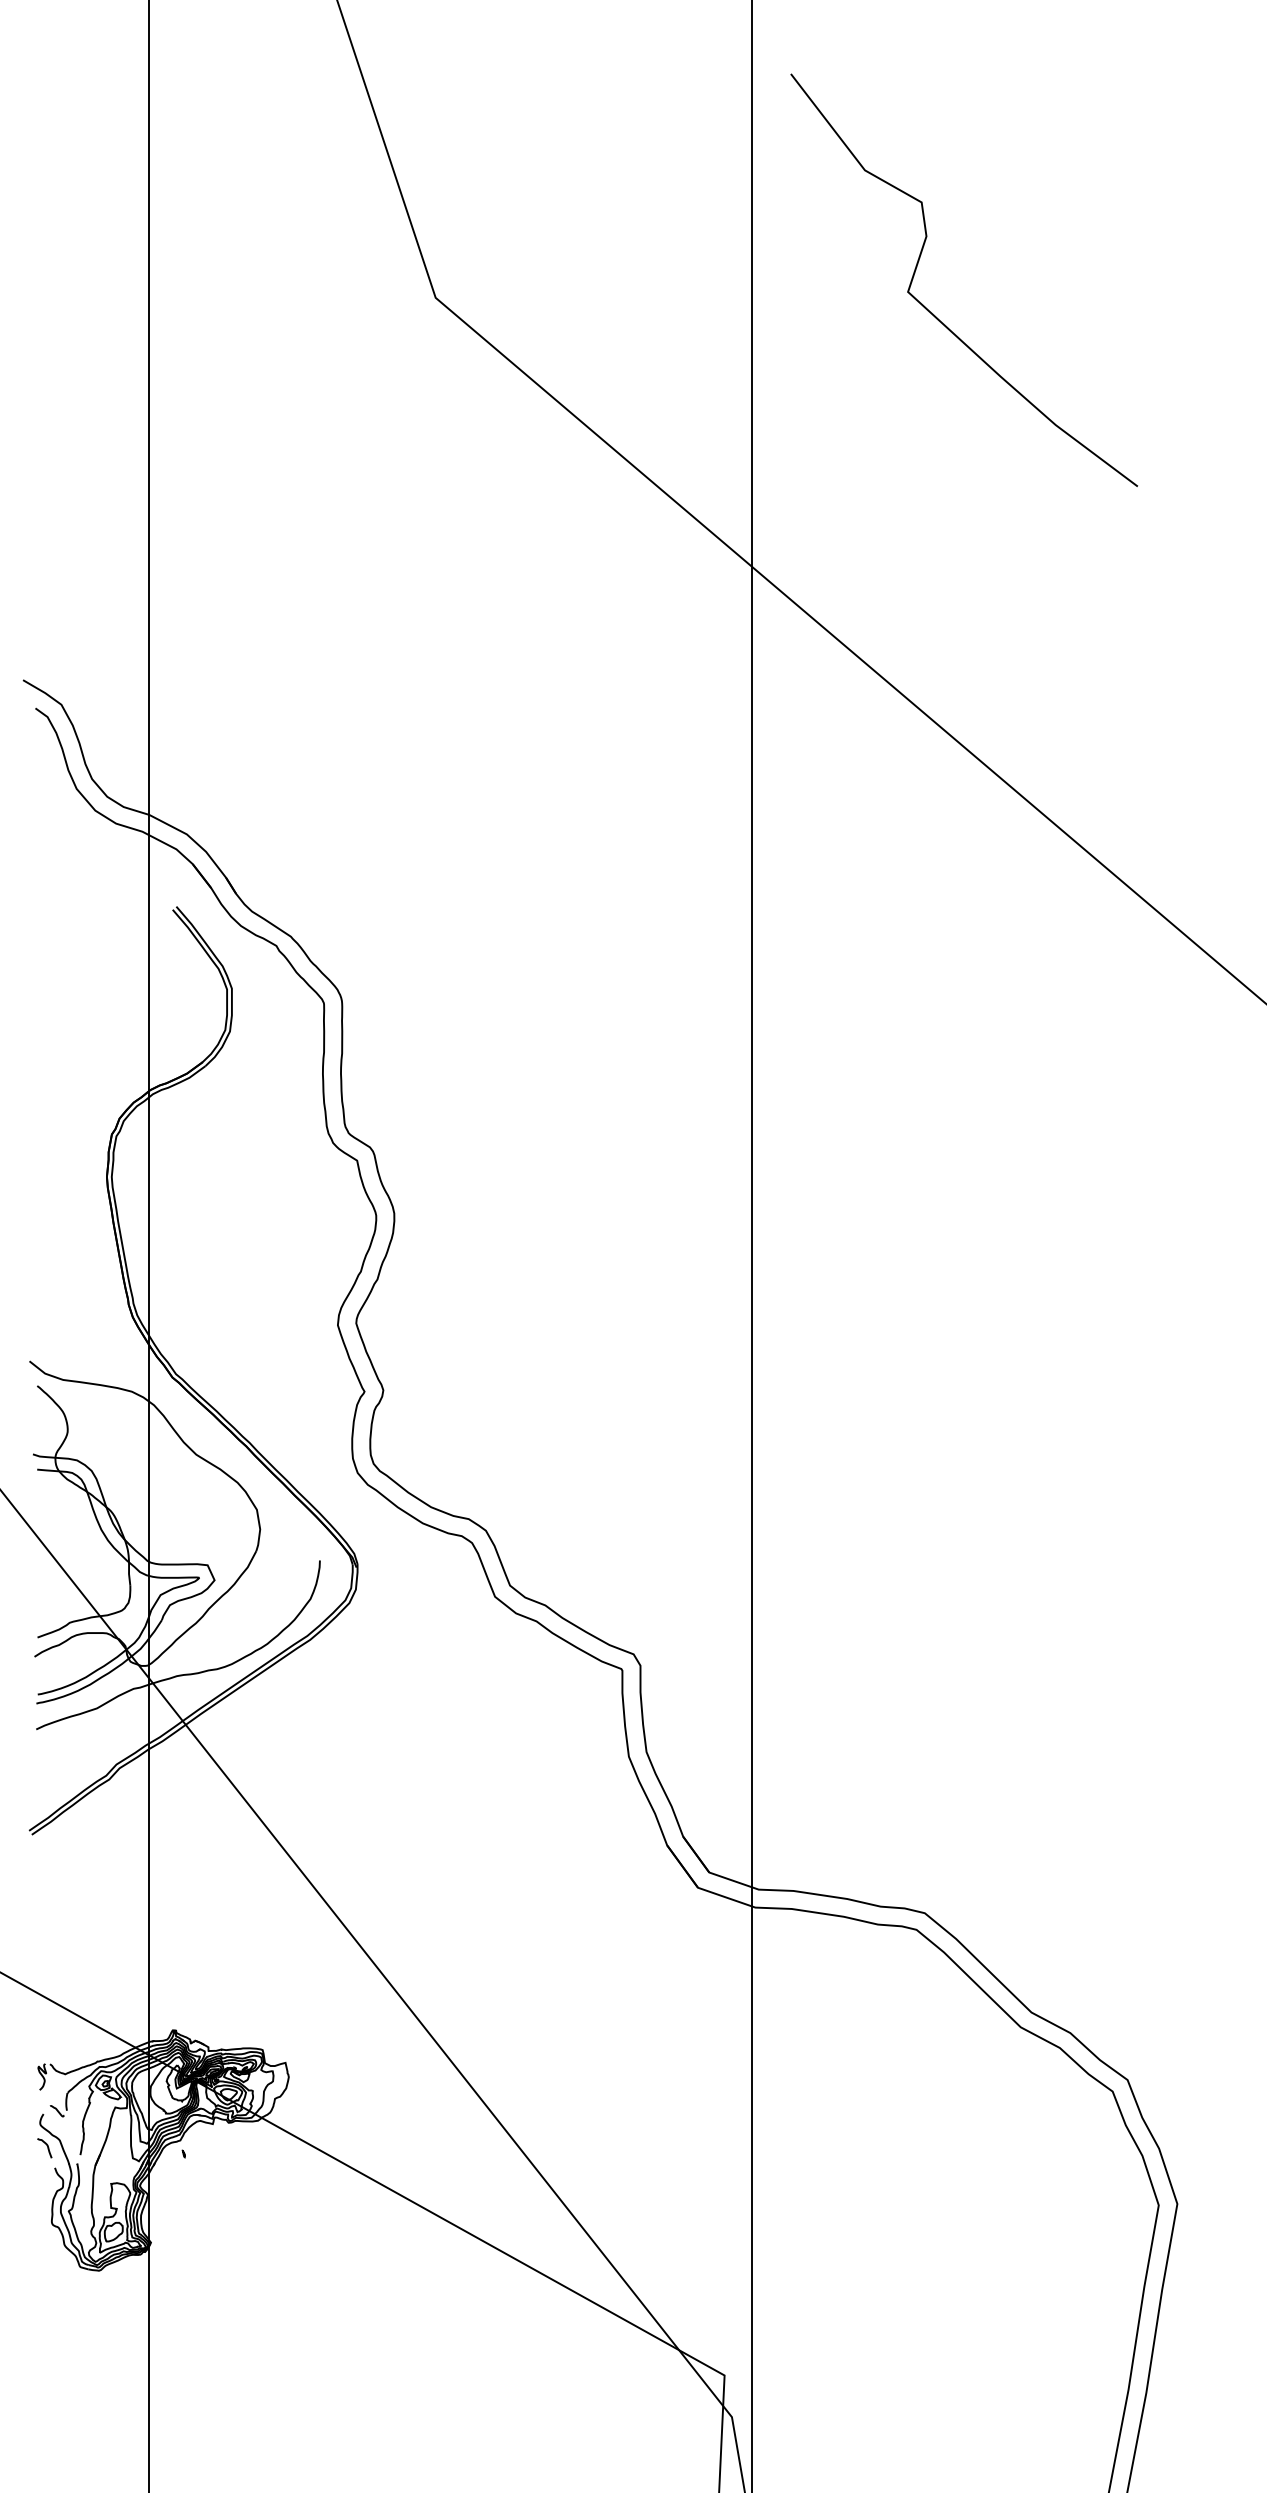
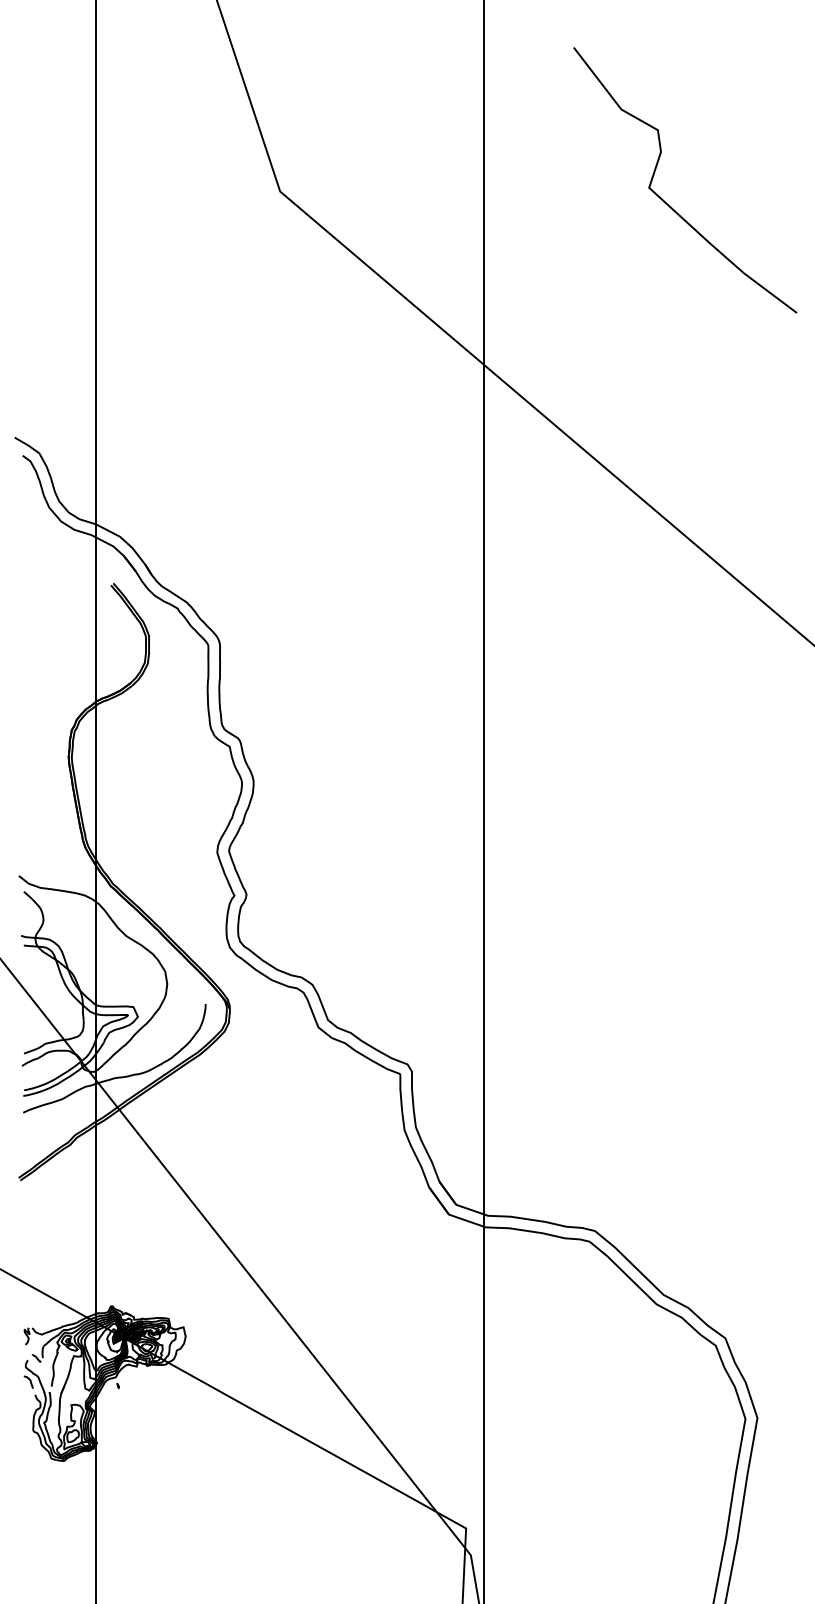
curve: (931, 311) -> (664, 200), moved

